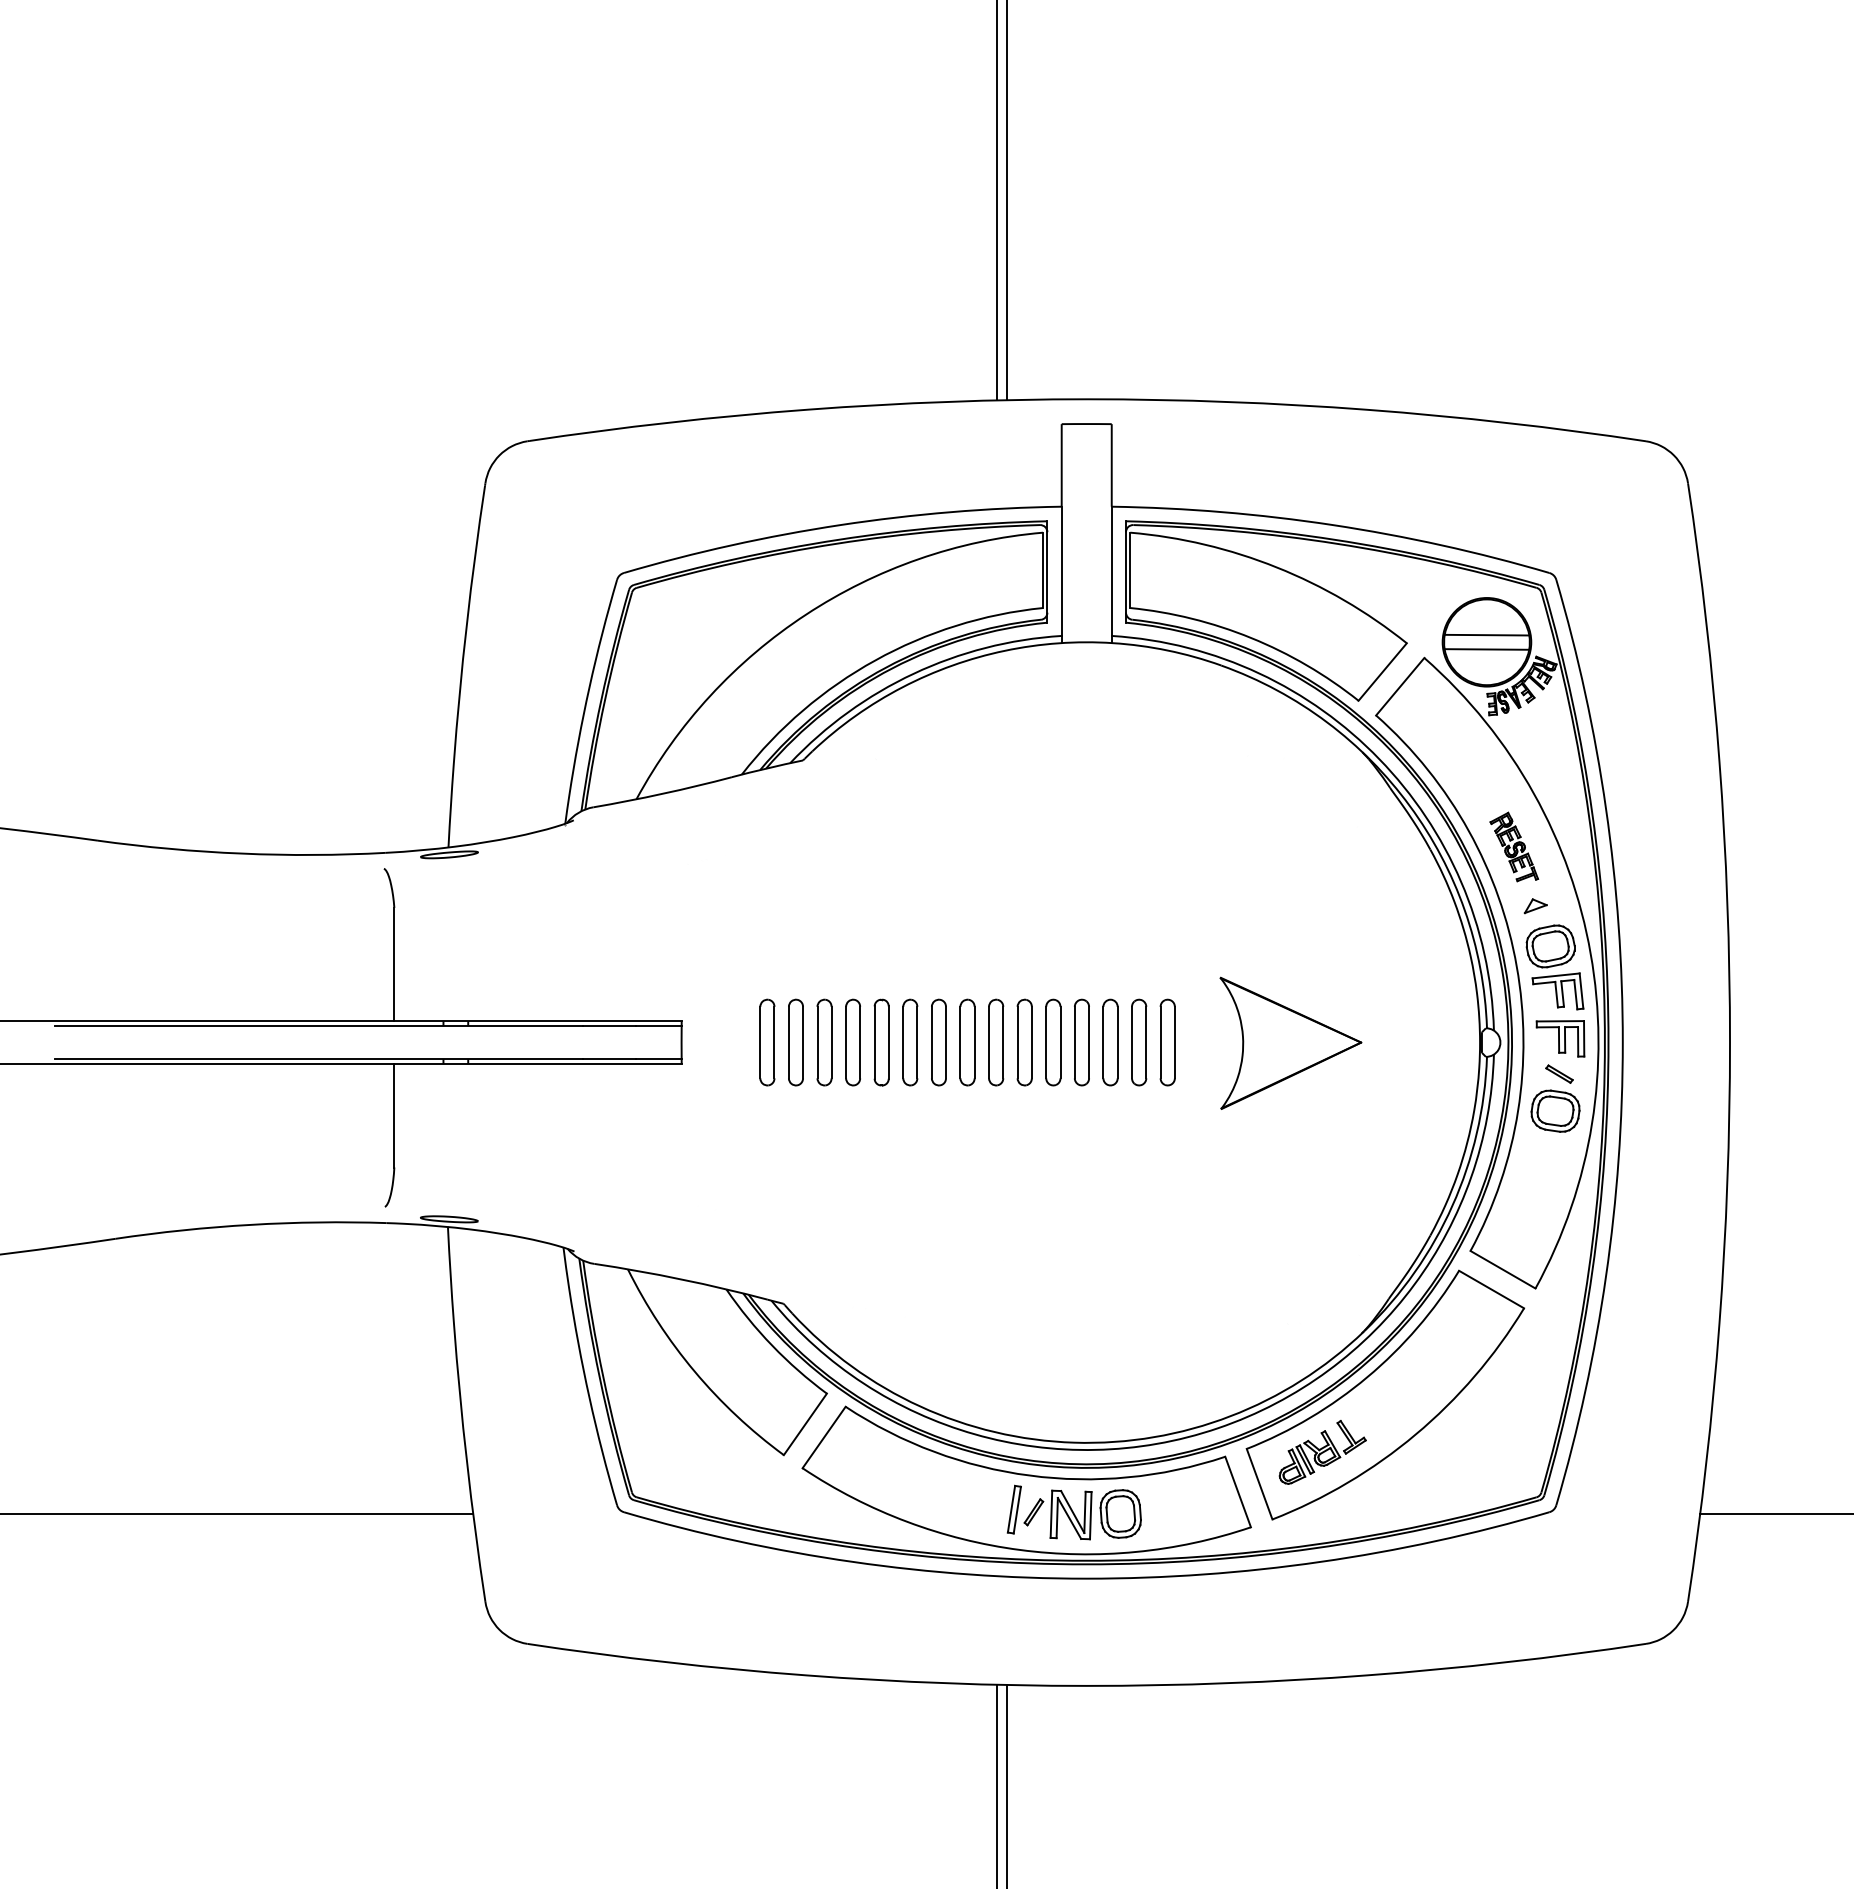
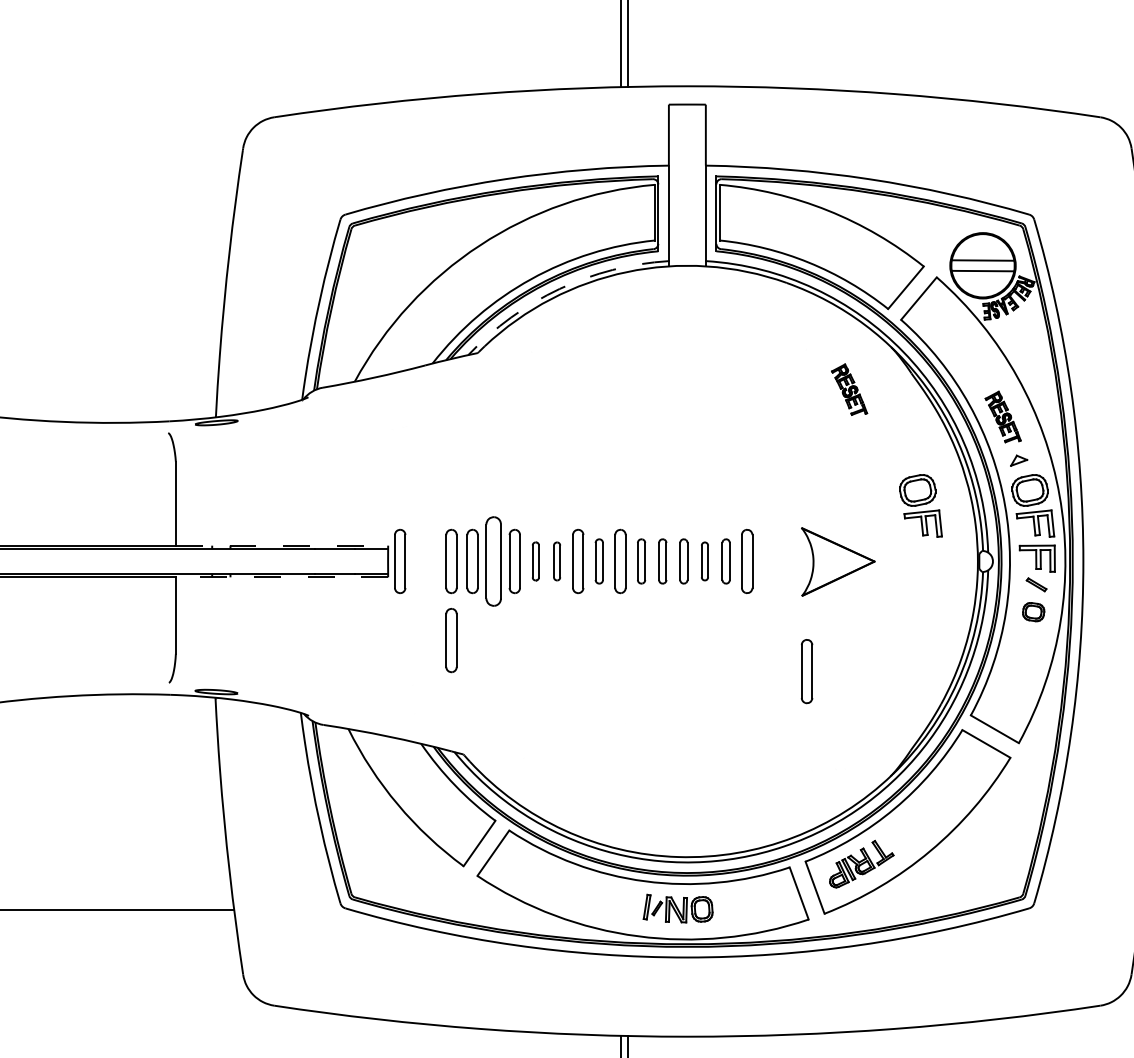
arc: (913, 673) -> (559, 288), solid -> dashed
part: (1306, 809) -> (849, 389), added
part: (1402, 967) -> (920, 506), added
line: (538, 1021) -> (282, 545), solid -> dashed
part: (697, 1042) -> (399, 561), added
part: (824, 1042) -> (493, 561), size x1.4
part: (881, 1042) -> (535, 561), size x0.6
part: (910, 1042) -> (557, 561), size x0.6
part: (967, 1042) -> (599, 561), size x0.7
part: (1024, 1042) -> (641, 561), size x0.7
part: (1053, 1042) -> (662, 561), size x0.7
part: (1081, 1042) -> (683, 561), size x0.7
part: (1110, 1042) -> (704, 561), size x0.6
part: (1139, 1042) -> (726, 561), size x0.7
part: (1290, 1042) -> (837, 561), size x0.7
line: (538, 1064) -> (282, 577), solid -> dashed
part: (1555, 1110) -> (1033, 611), size x0.6
part: (767, 1149) -> (451, 640), added
part: (1248, 1191) -> (806, 671), added
part: (1073, 1512) -> (677, 908), size x0.7

